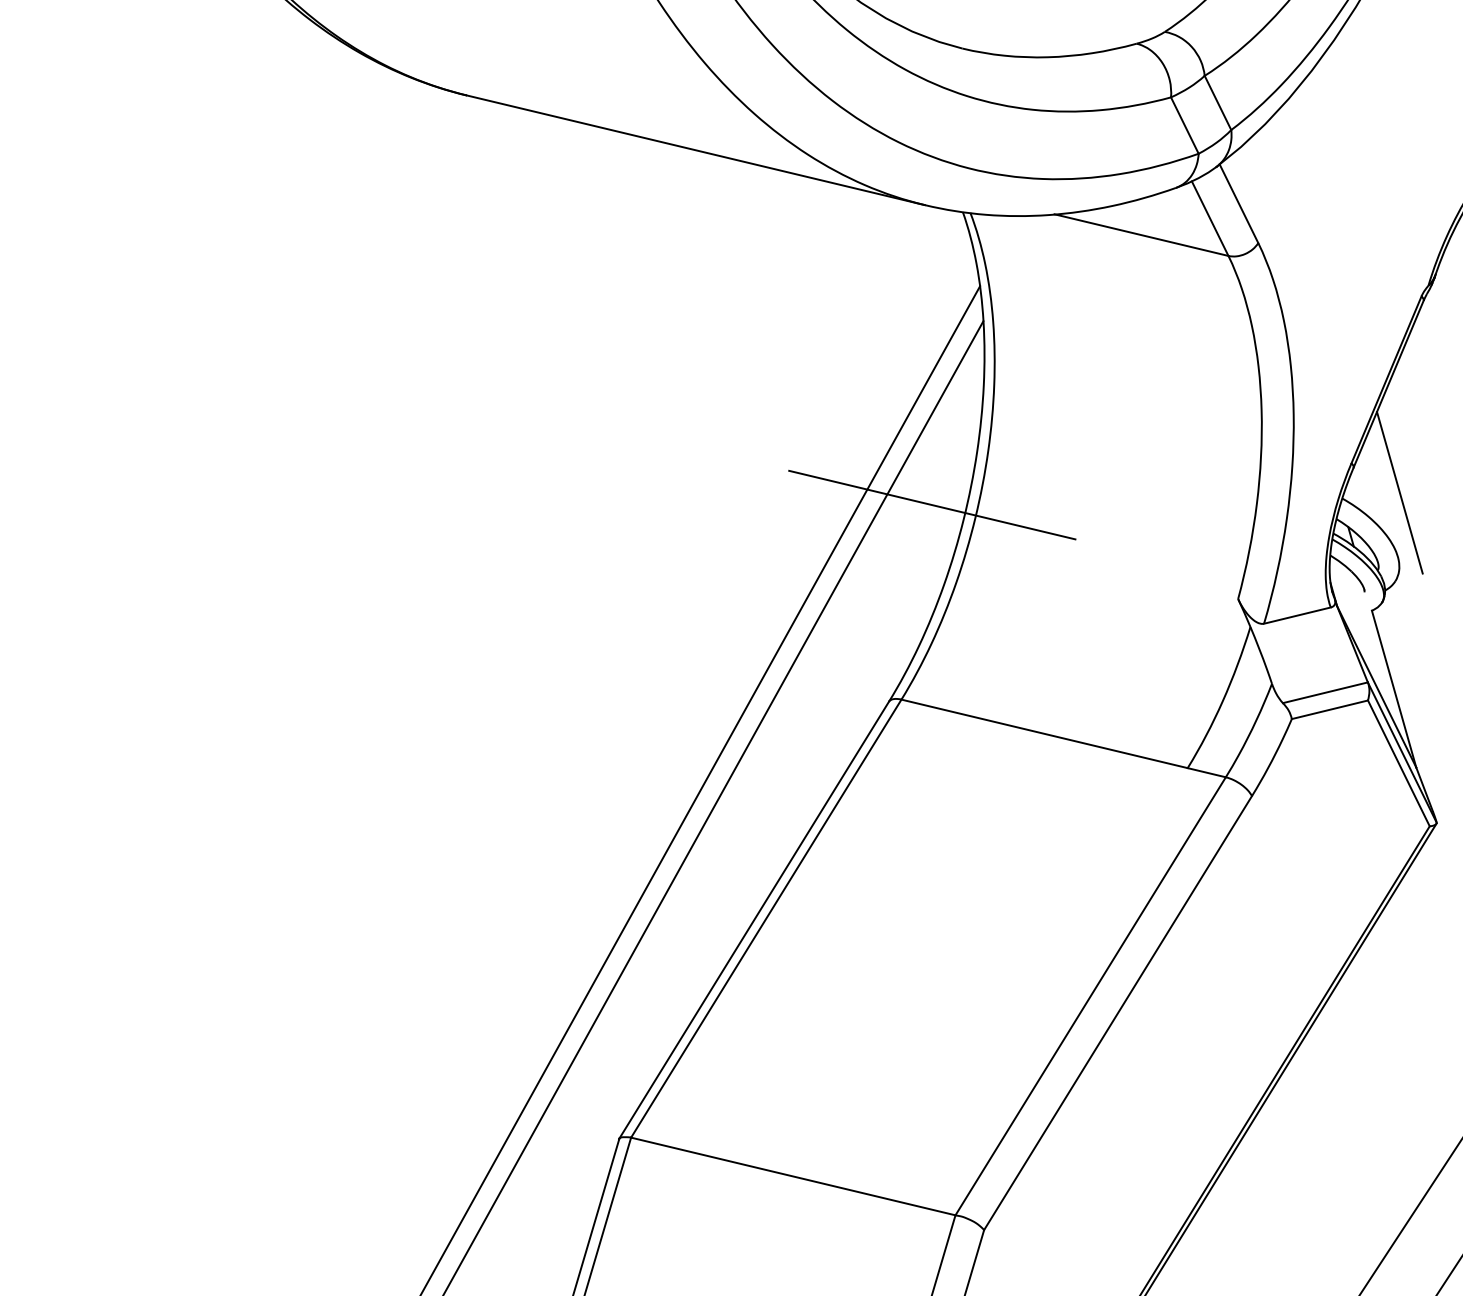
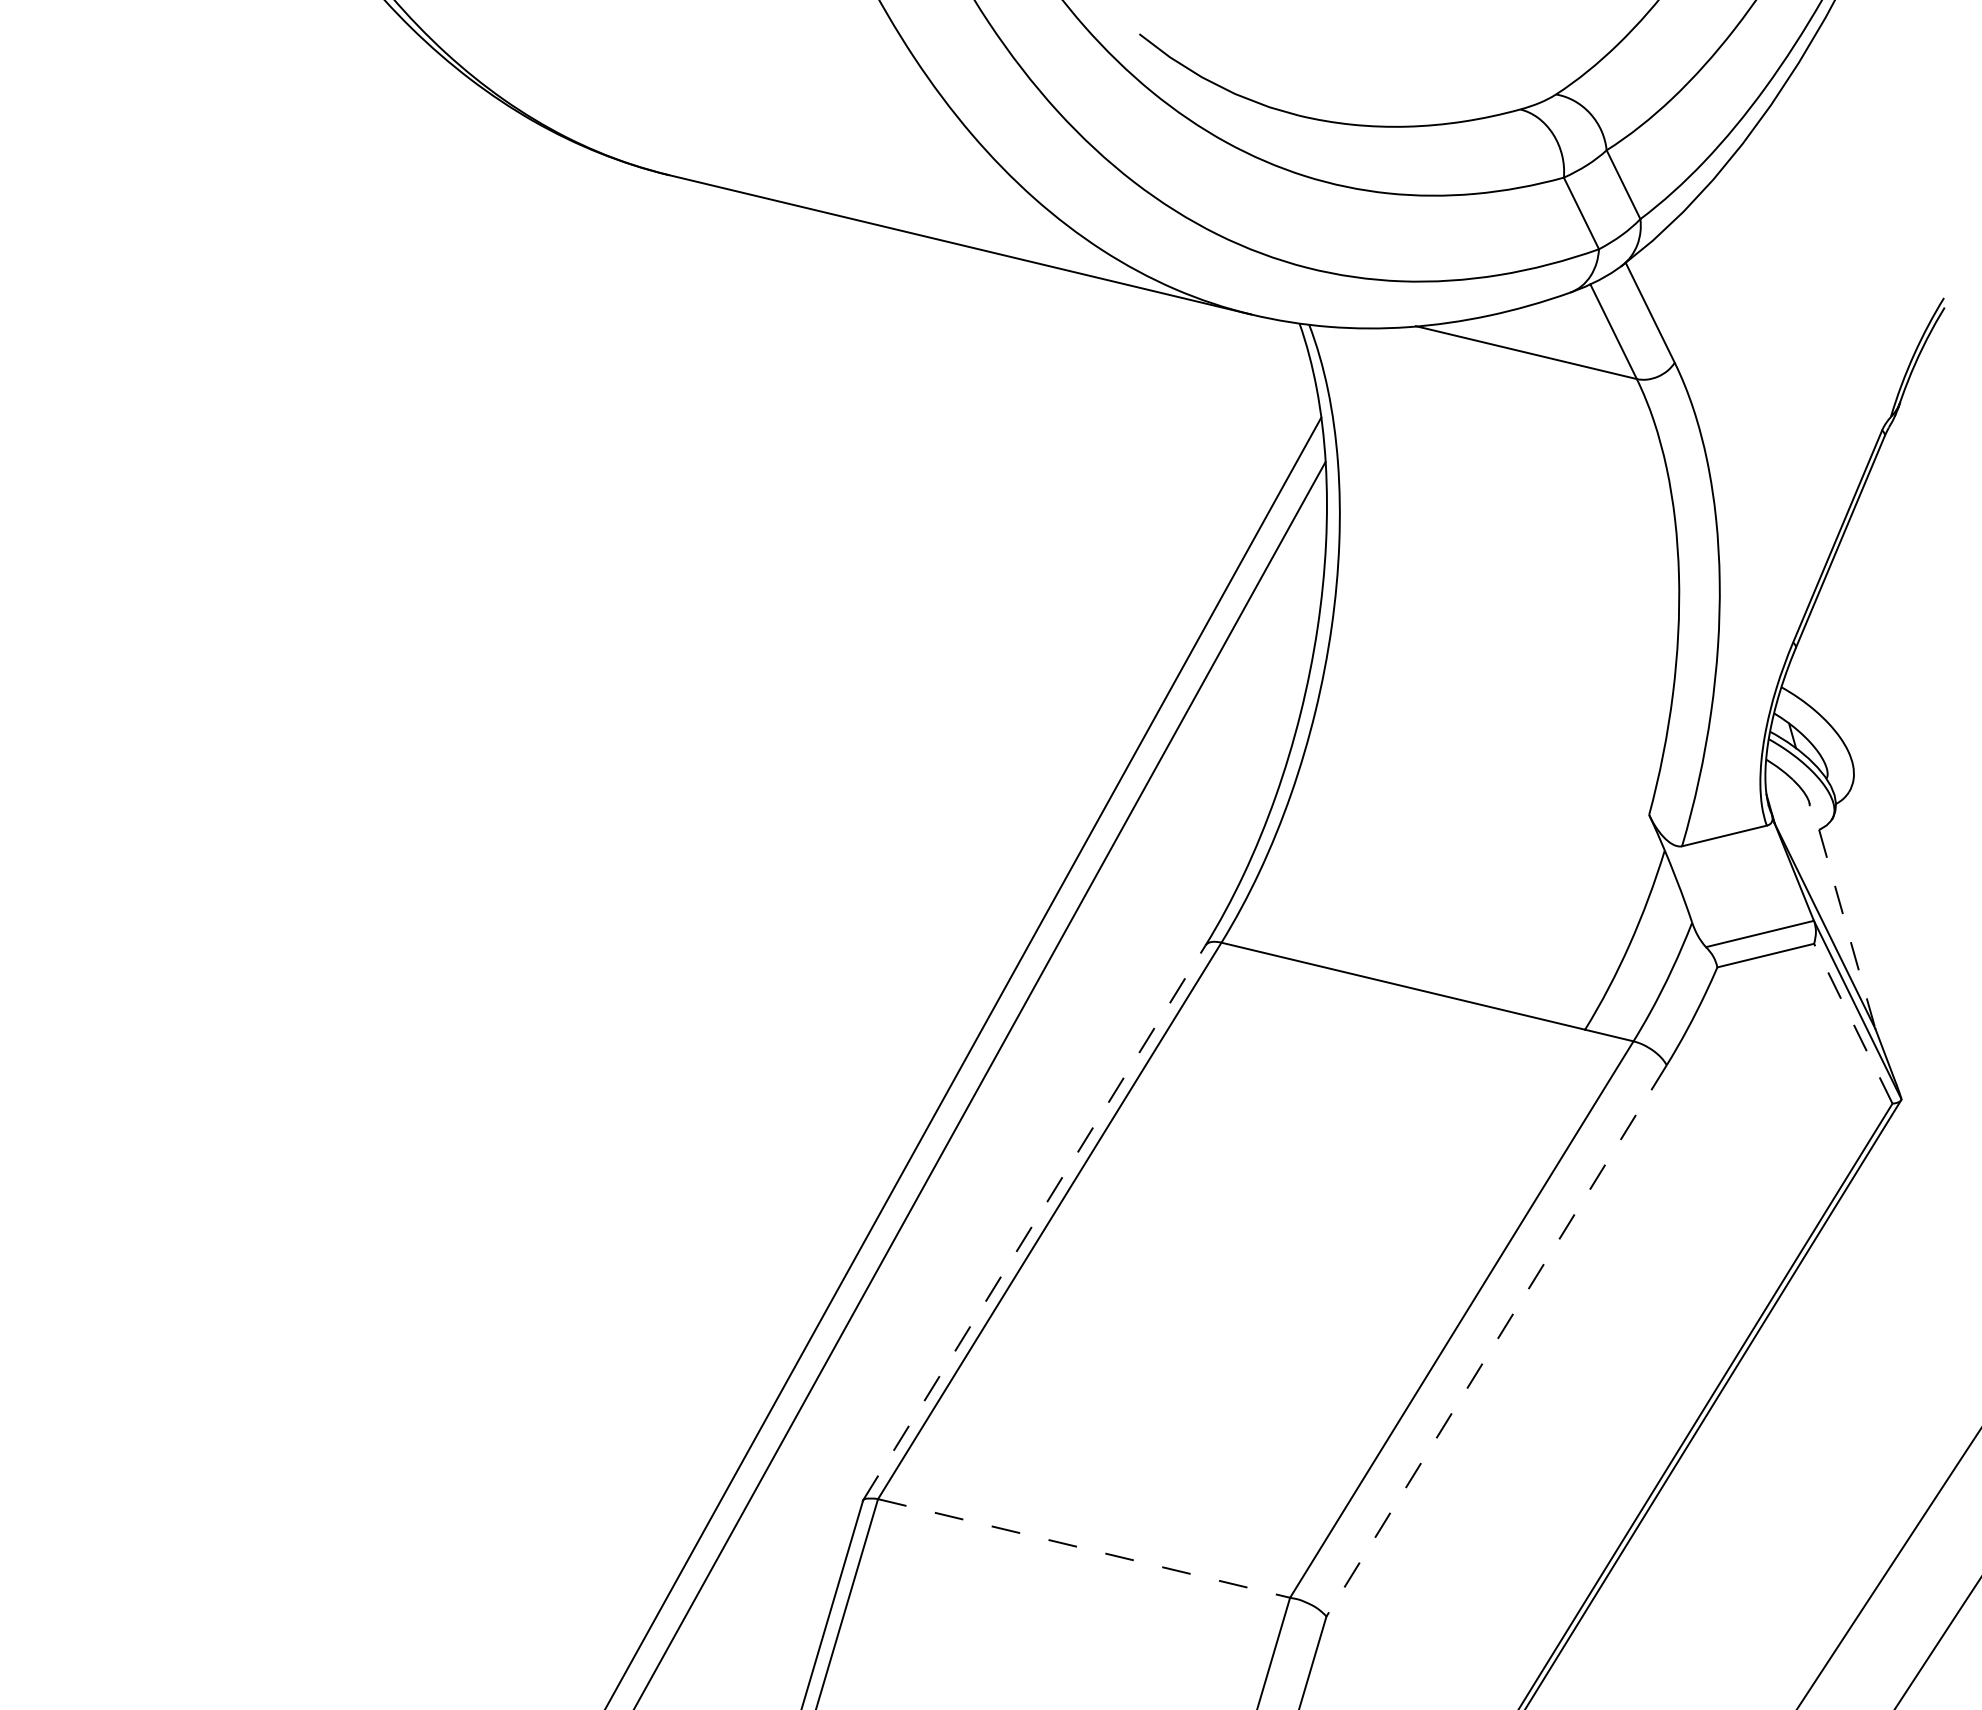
line: (1399, 492) -> (1854, 679), removed
line: (932, 505) -> (1260, 695), removed
line: (1394, 689) -> (1847, 929), solid -> dashed
line: (1399, 763) -> (1853, 1023), solid -> dashed
line: (754, 919) -> (1034, 1222), solid -> dashed
line: (1117, 1012) -> (1496, 1340), solid -> dashed
line: (793, 1176) -> (1084, 1548), solid -> dashed

